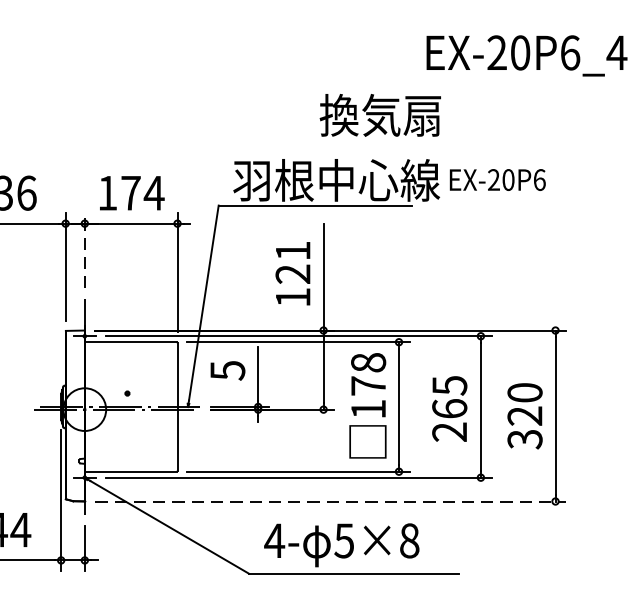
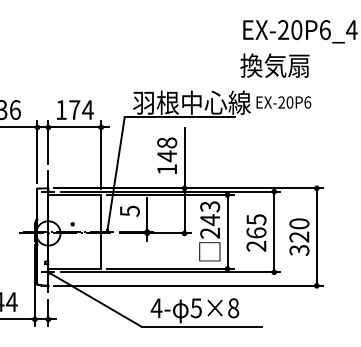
text: (379, 115) -> (274, 65), moved
line: (85, 250) -> (48, 142), dashed -> solid
text: (293, 262) -> (167, 149), 121 -> 148
text: (369, 385) -> (210, 219), 178 -> 243
line: (332, 500) -> (189, 285), dashed -> solid

